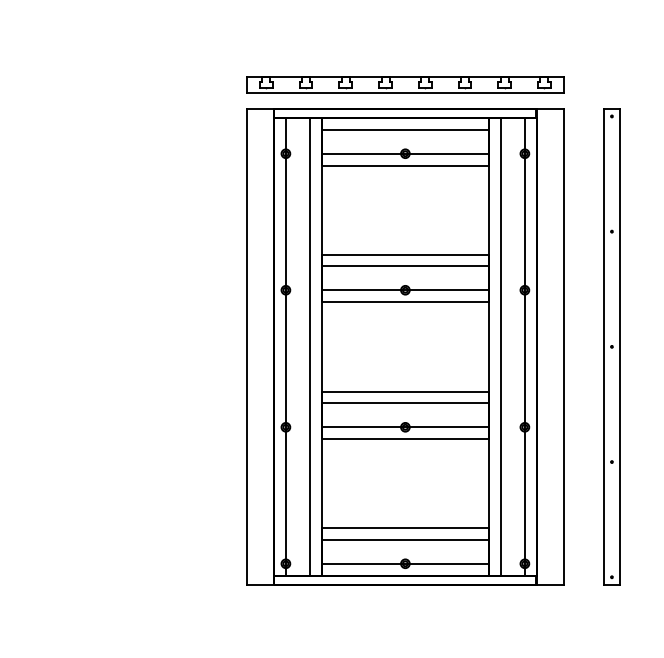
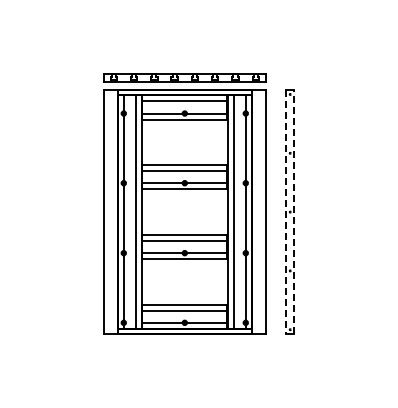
line: (604, 347) -> (286, 212), solid -> dashed
line: (620, 347) -> (294, 212), solid -> dashed

